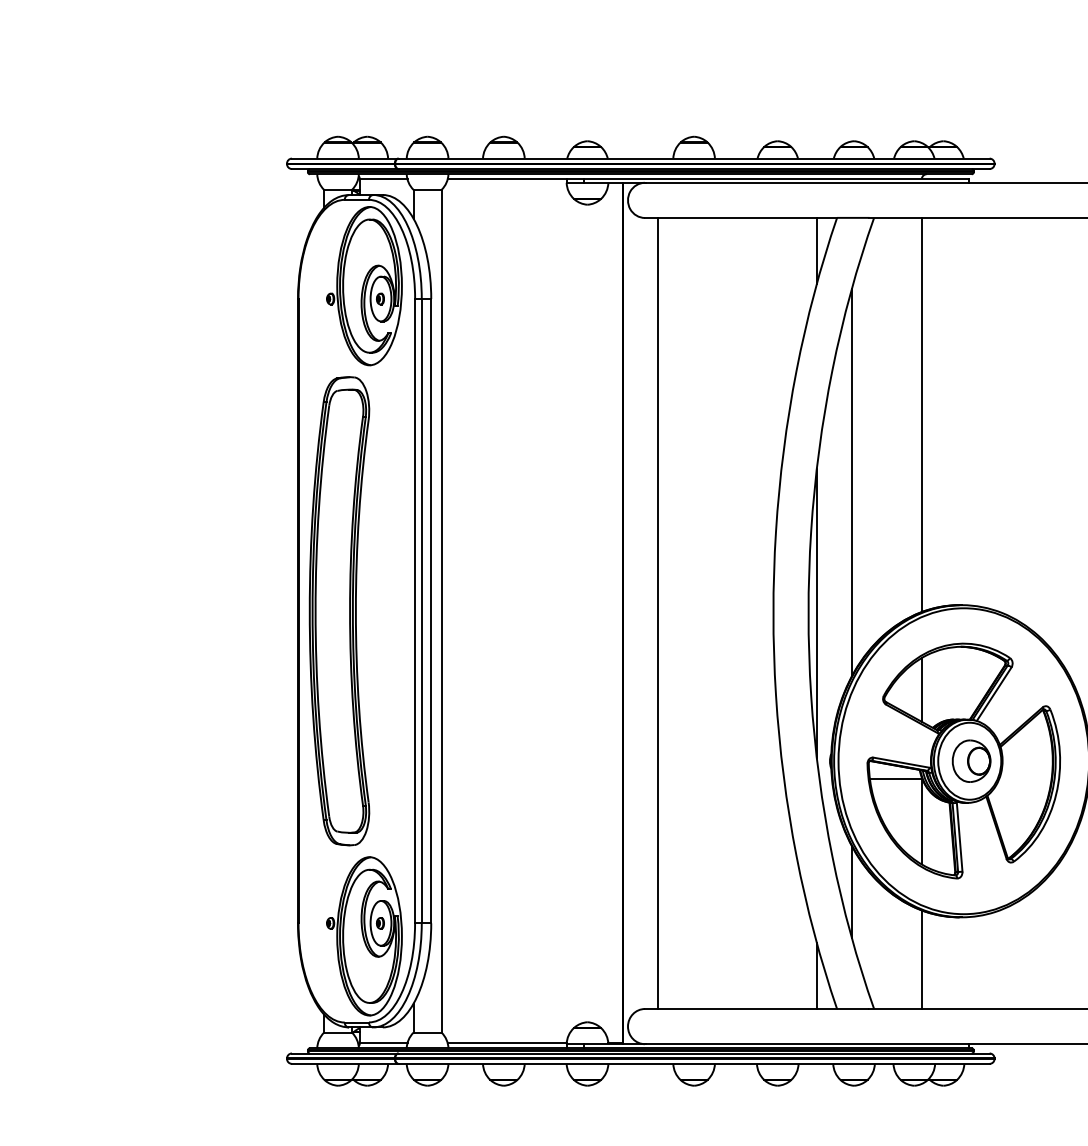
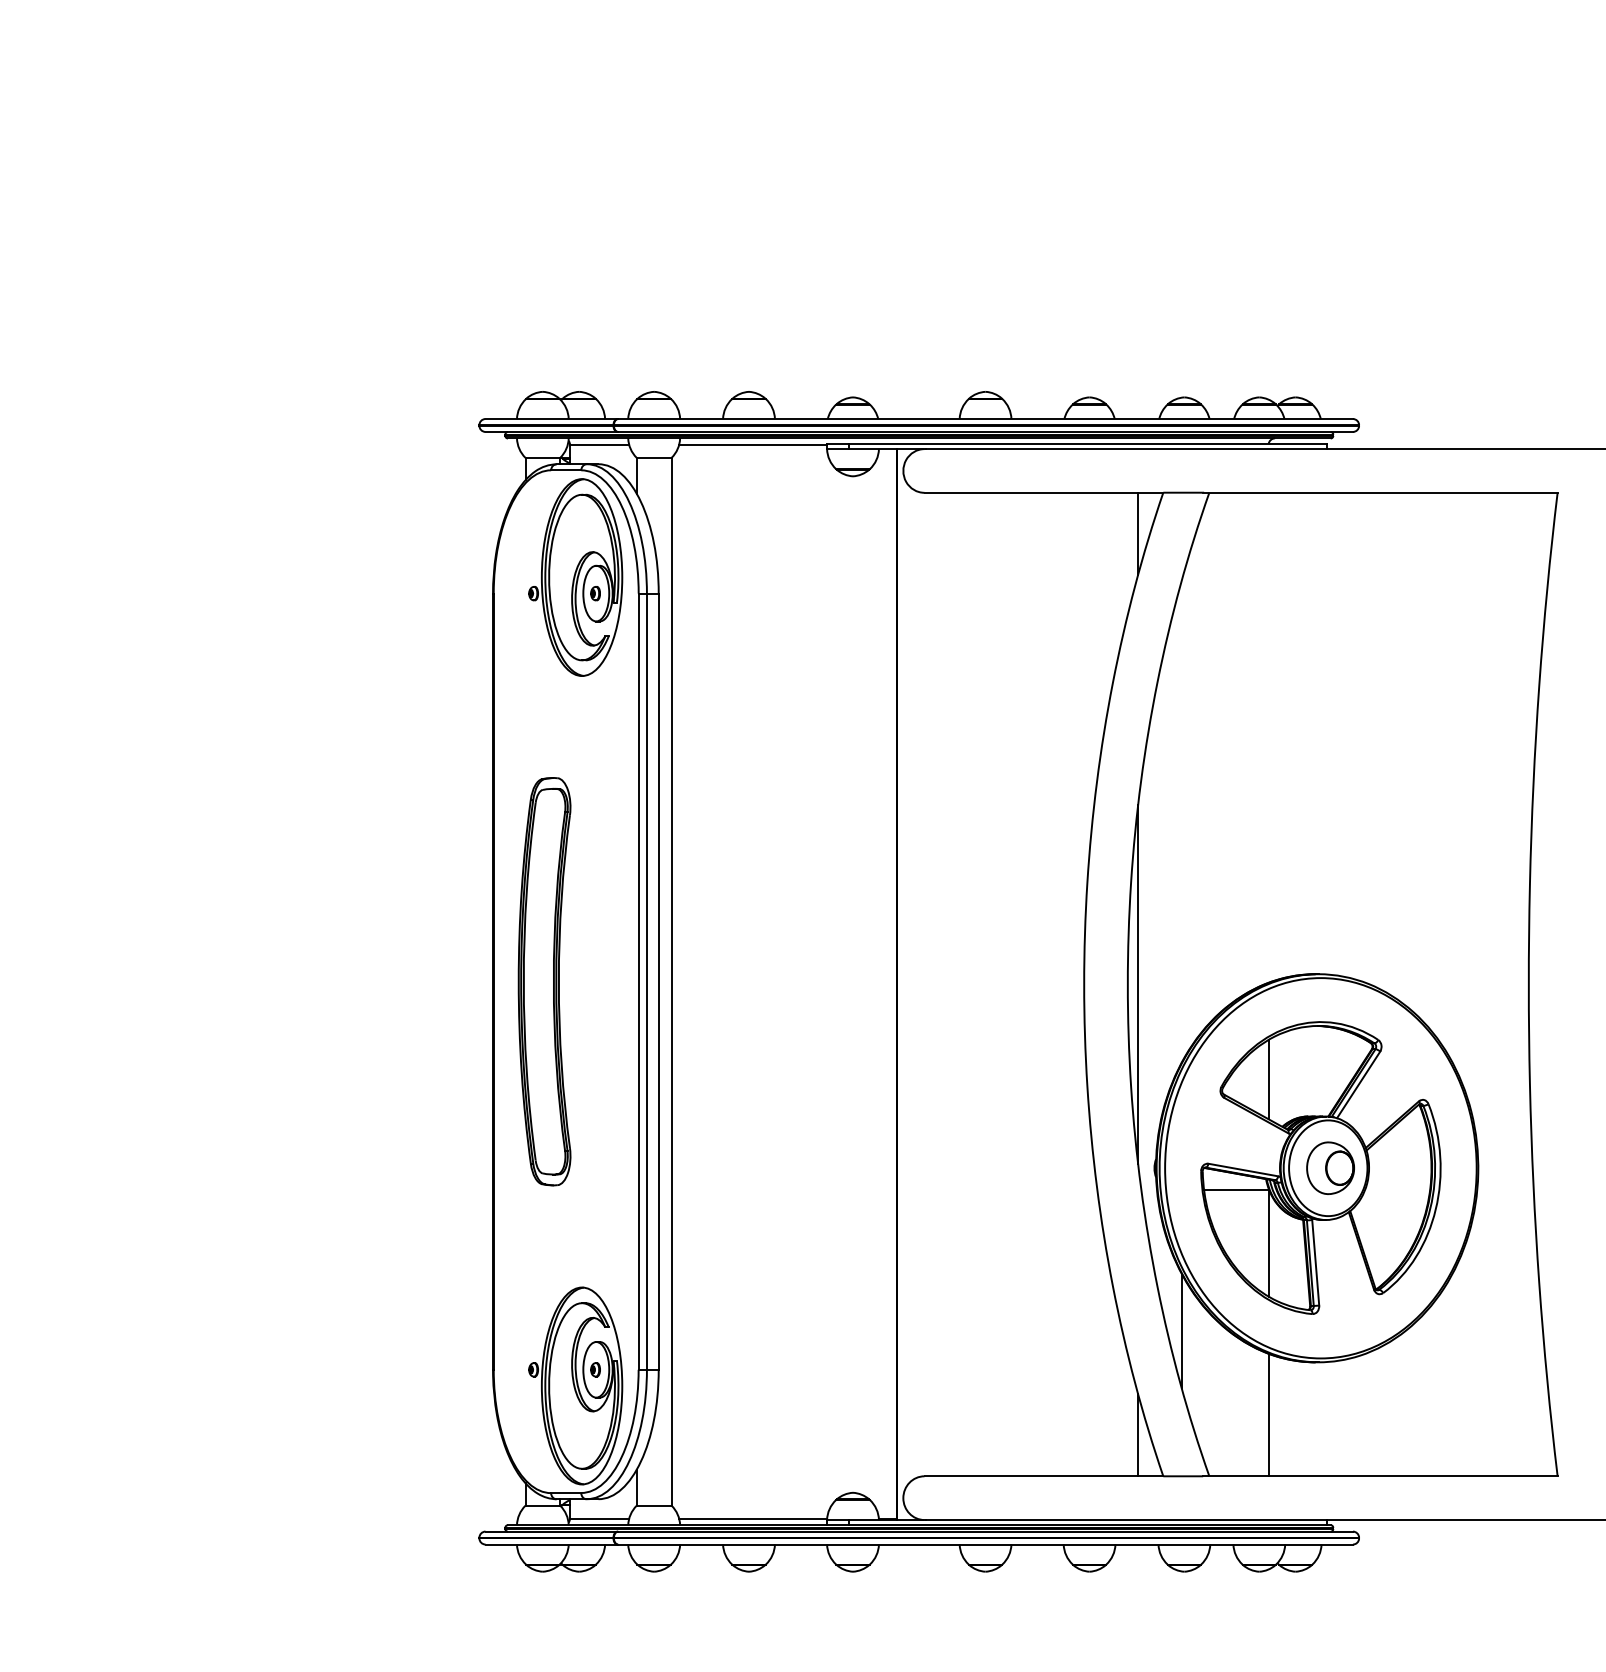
line: (921, 414) -> (1268, 737), removed
line: (851, 482) -> (1181, 821), removed
part: (339, 611) -> (544, 981), size x0.7
line: (657, 613) -> (940, 984), removed

